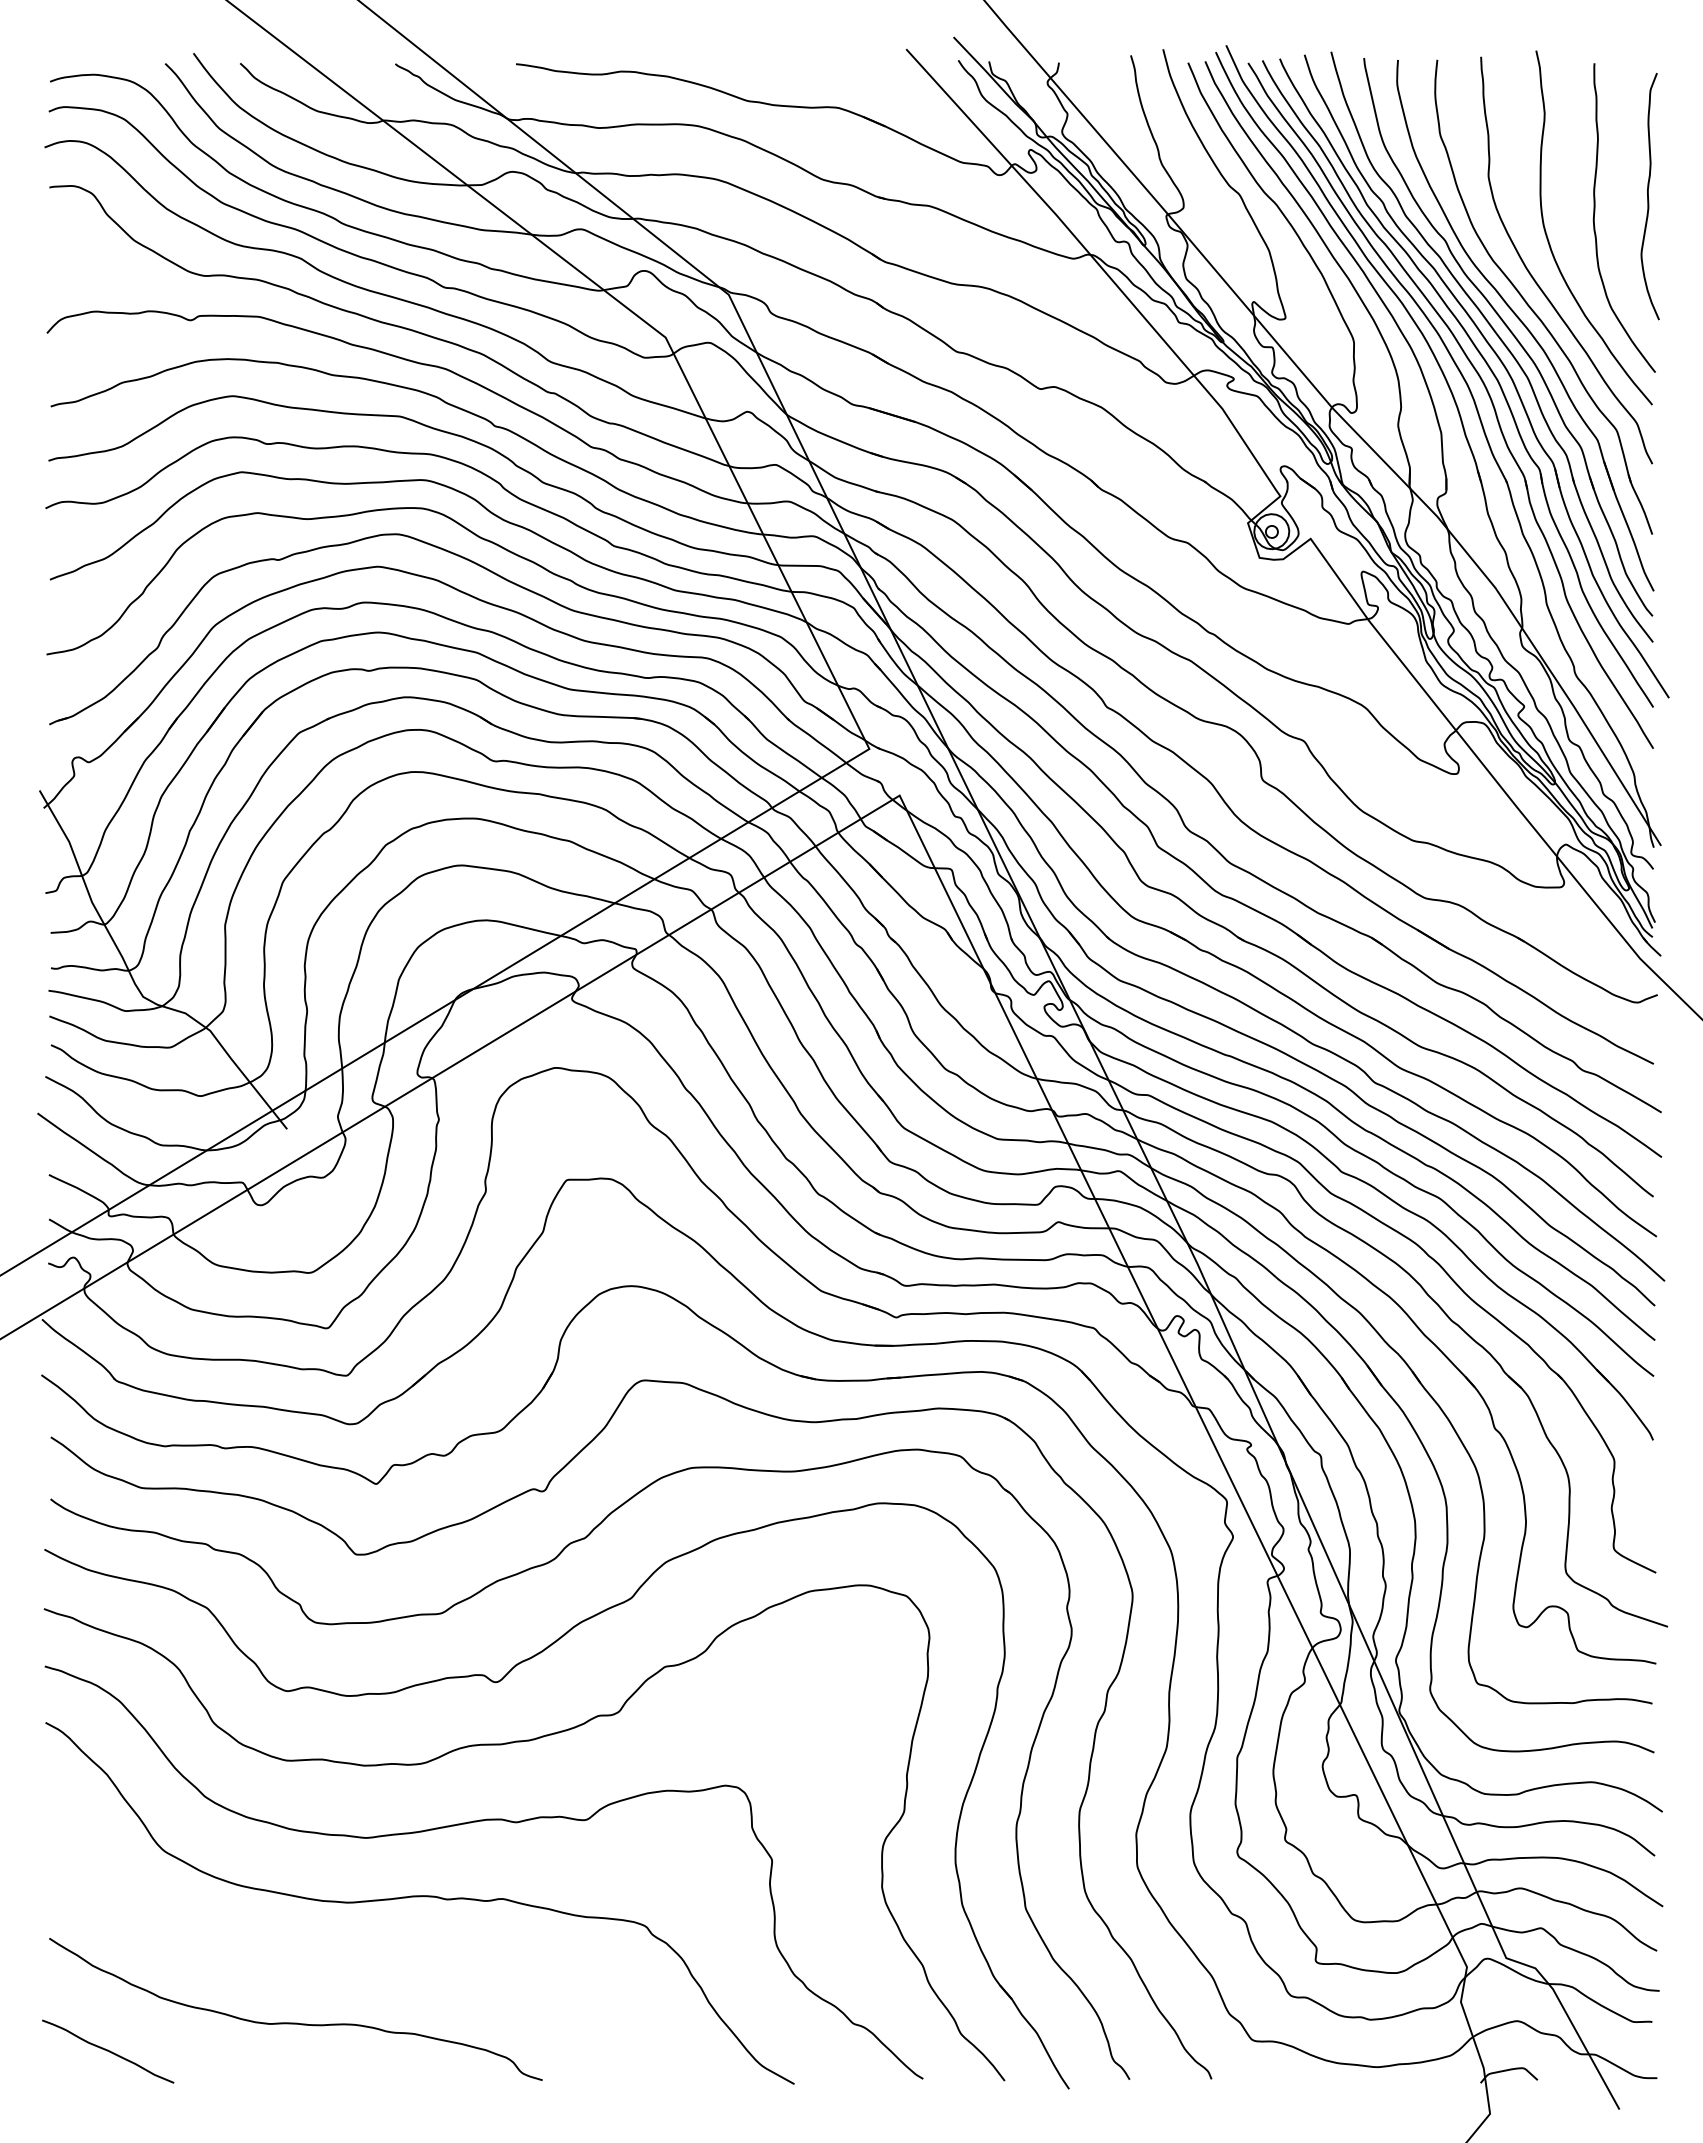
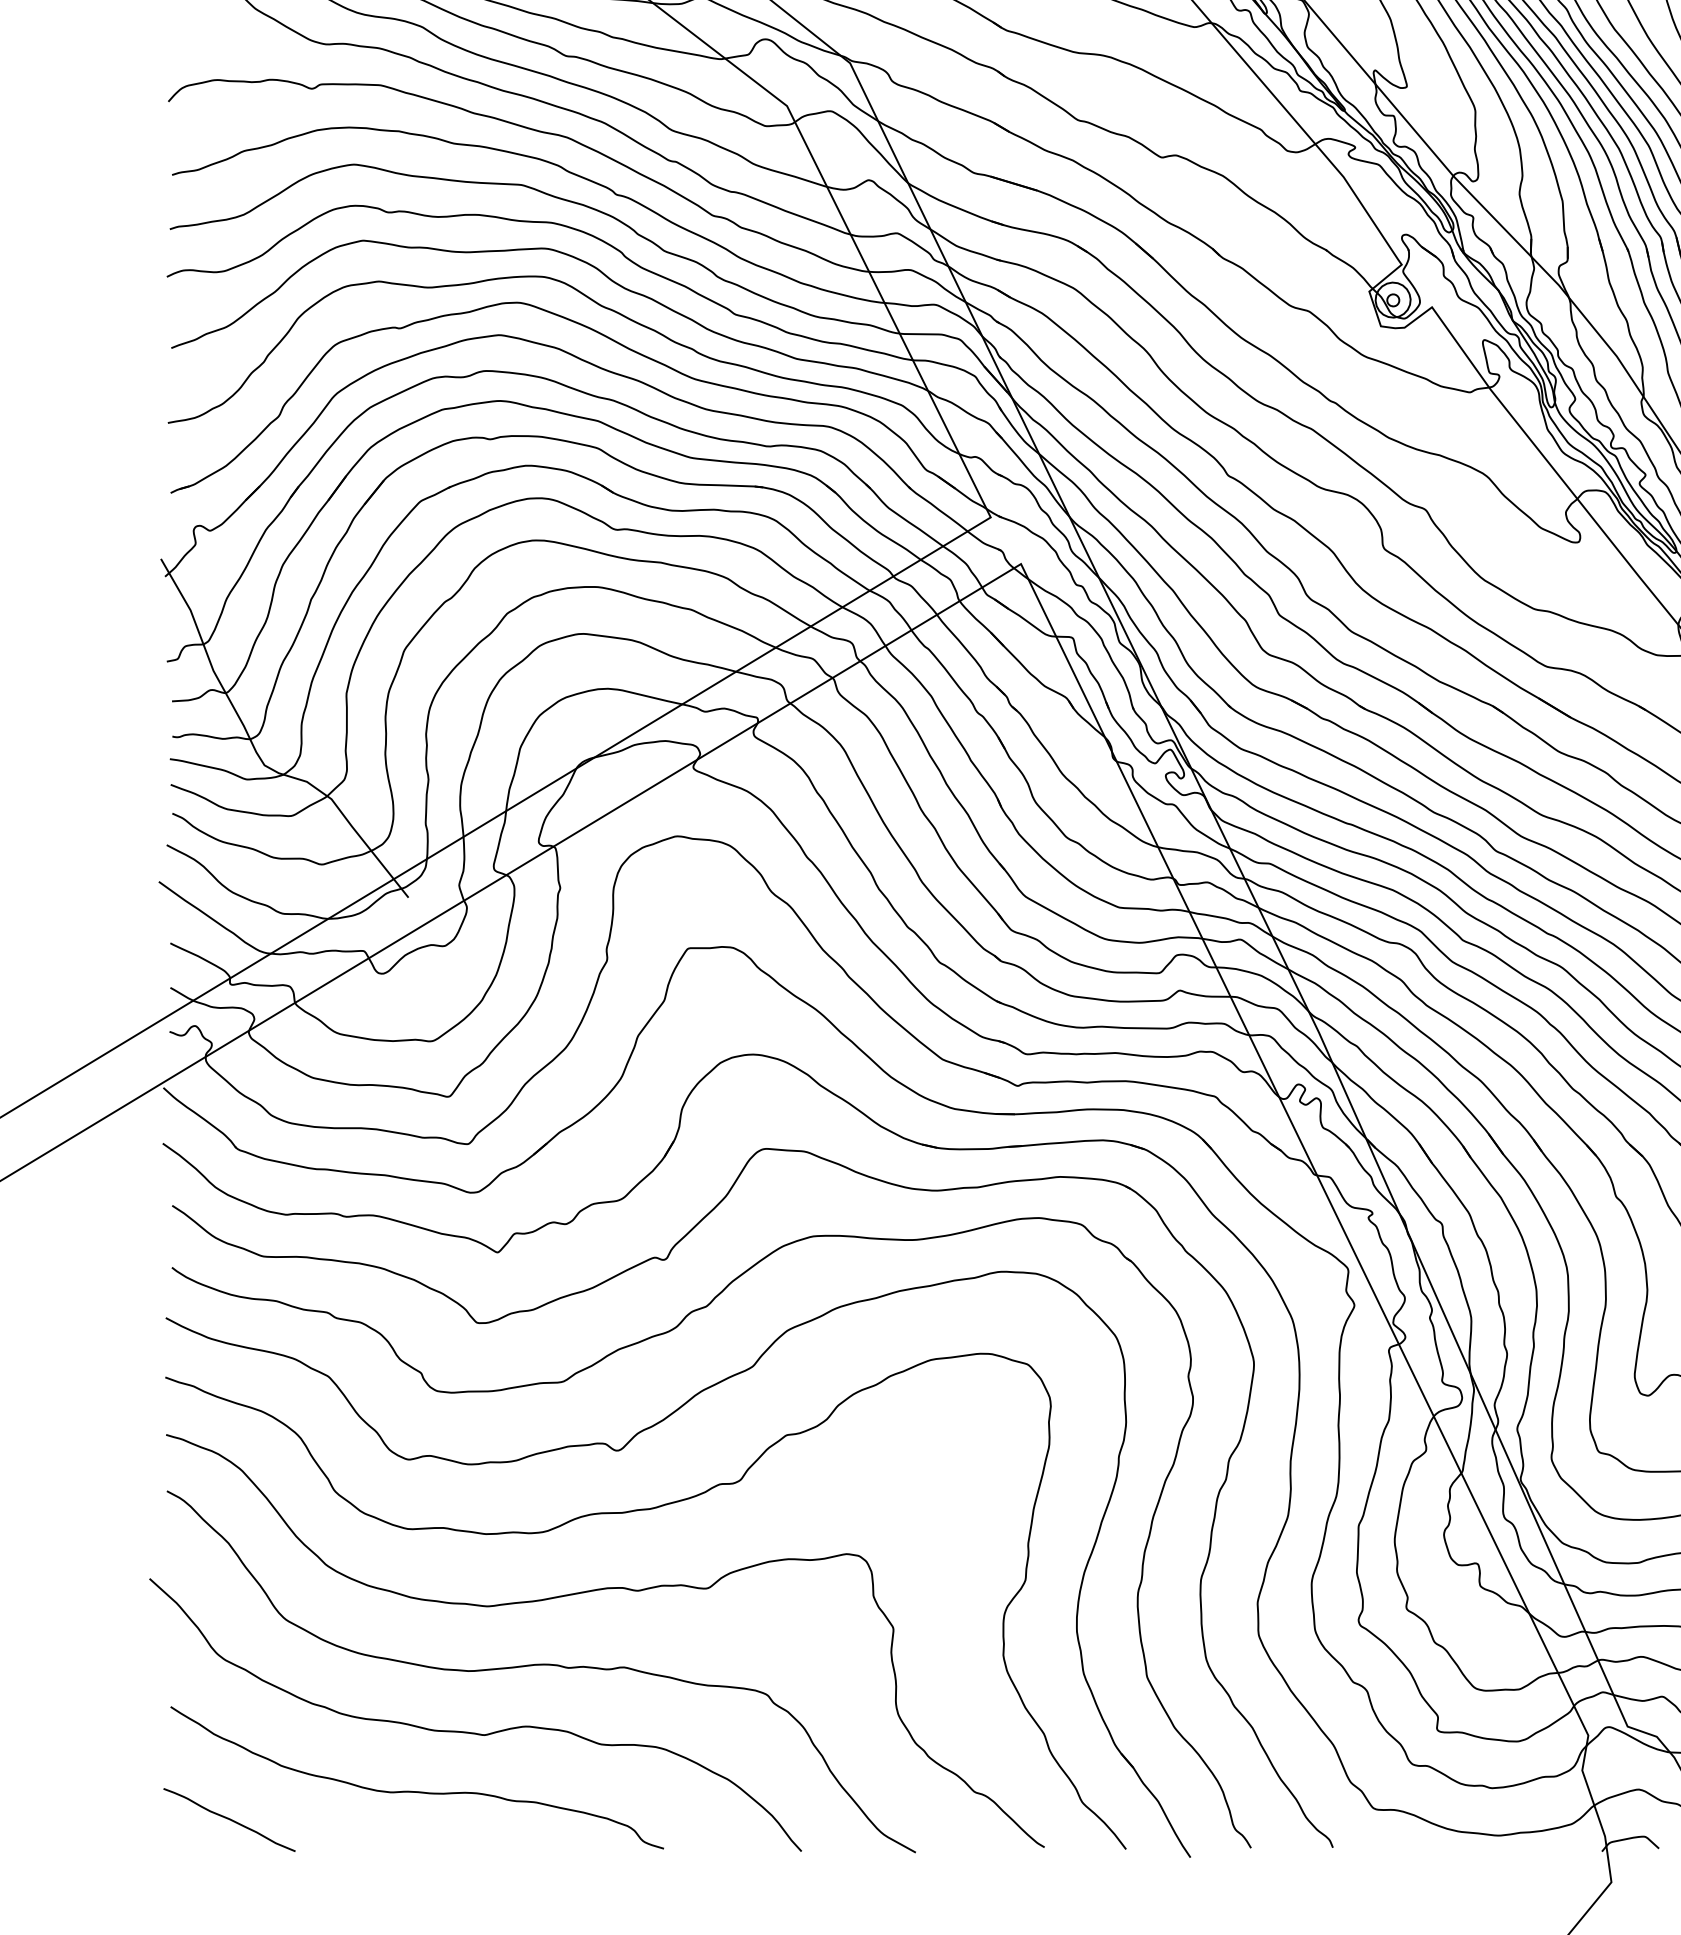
curve: (350, 1963) -> (471, 1731), added

